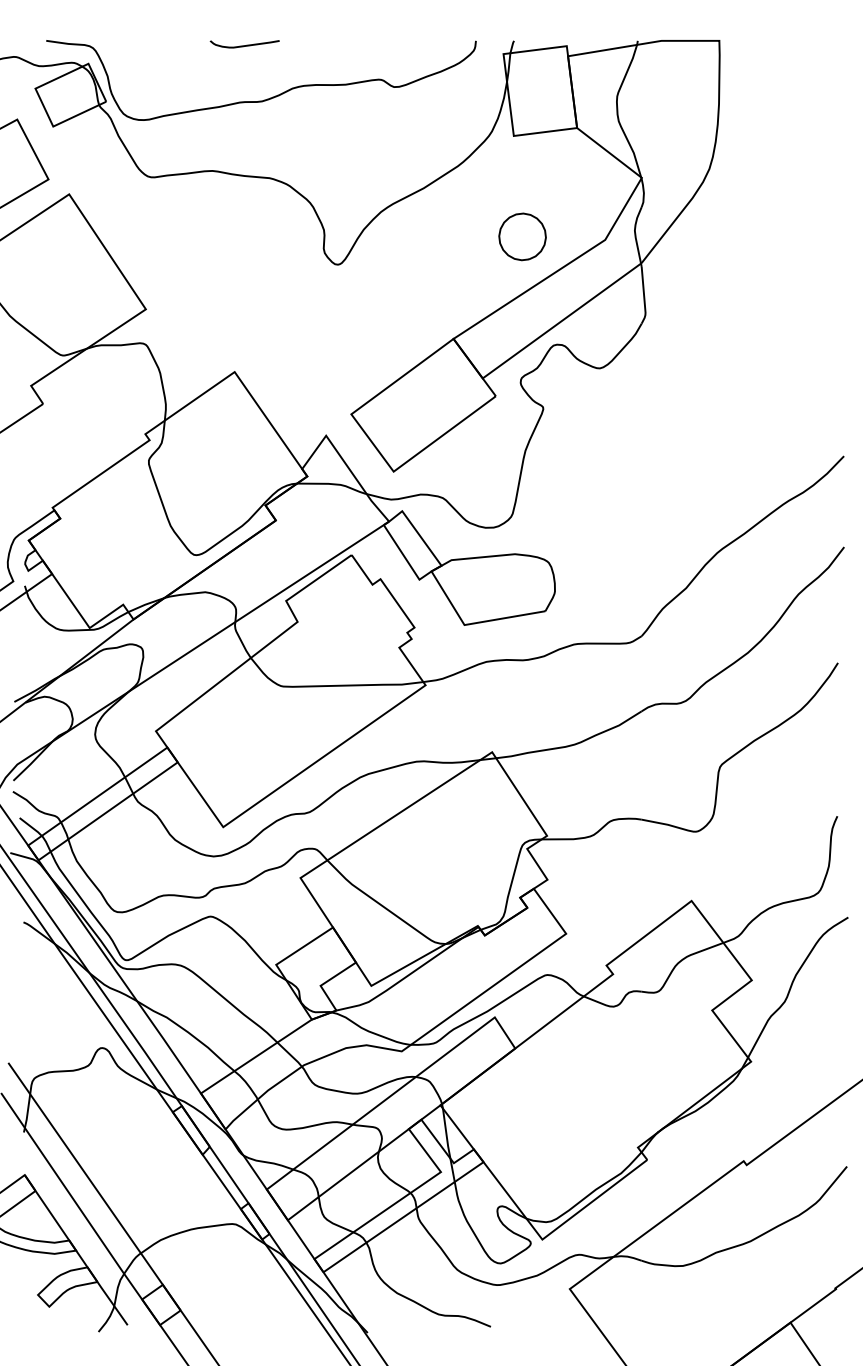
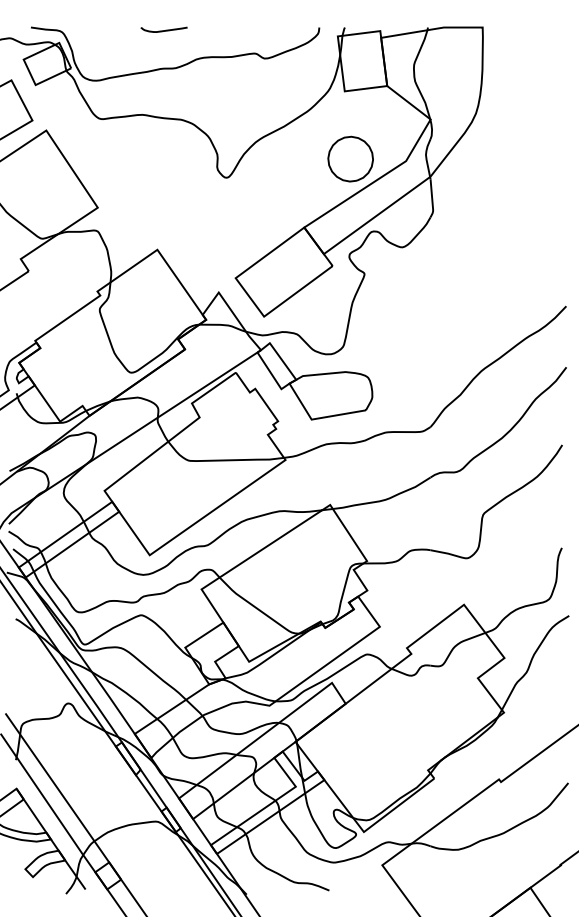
part: (522, 236) -> (350, 158), size x1.43

